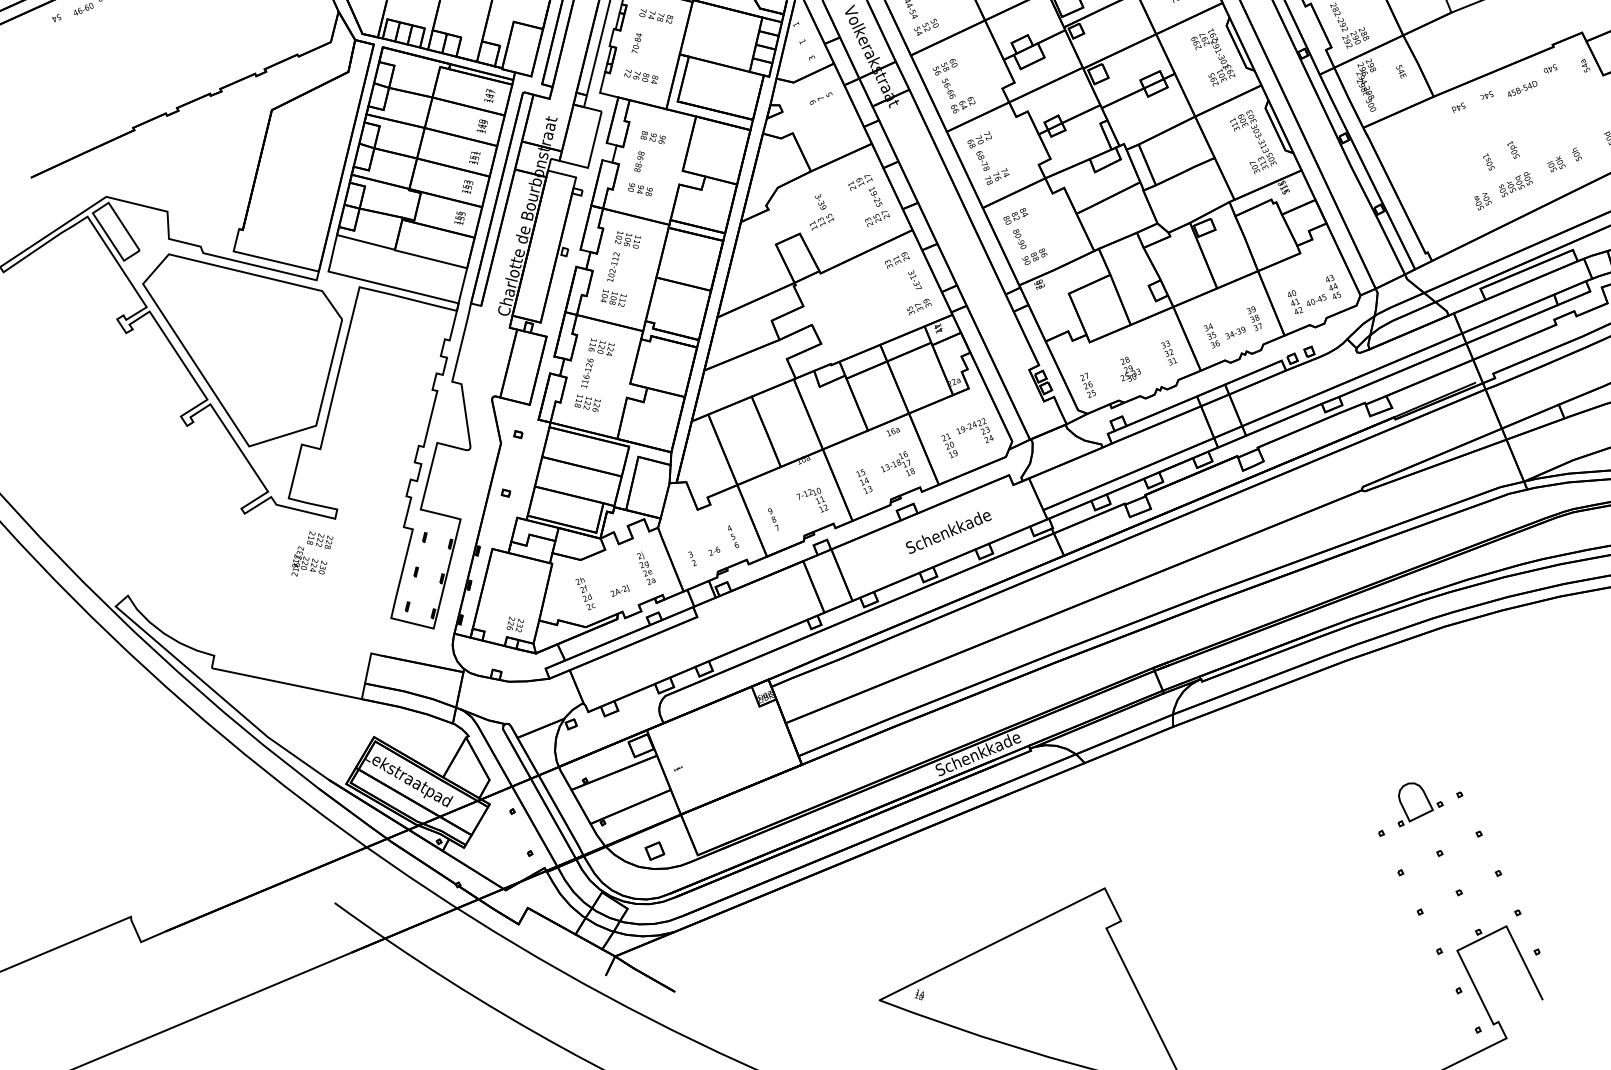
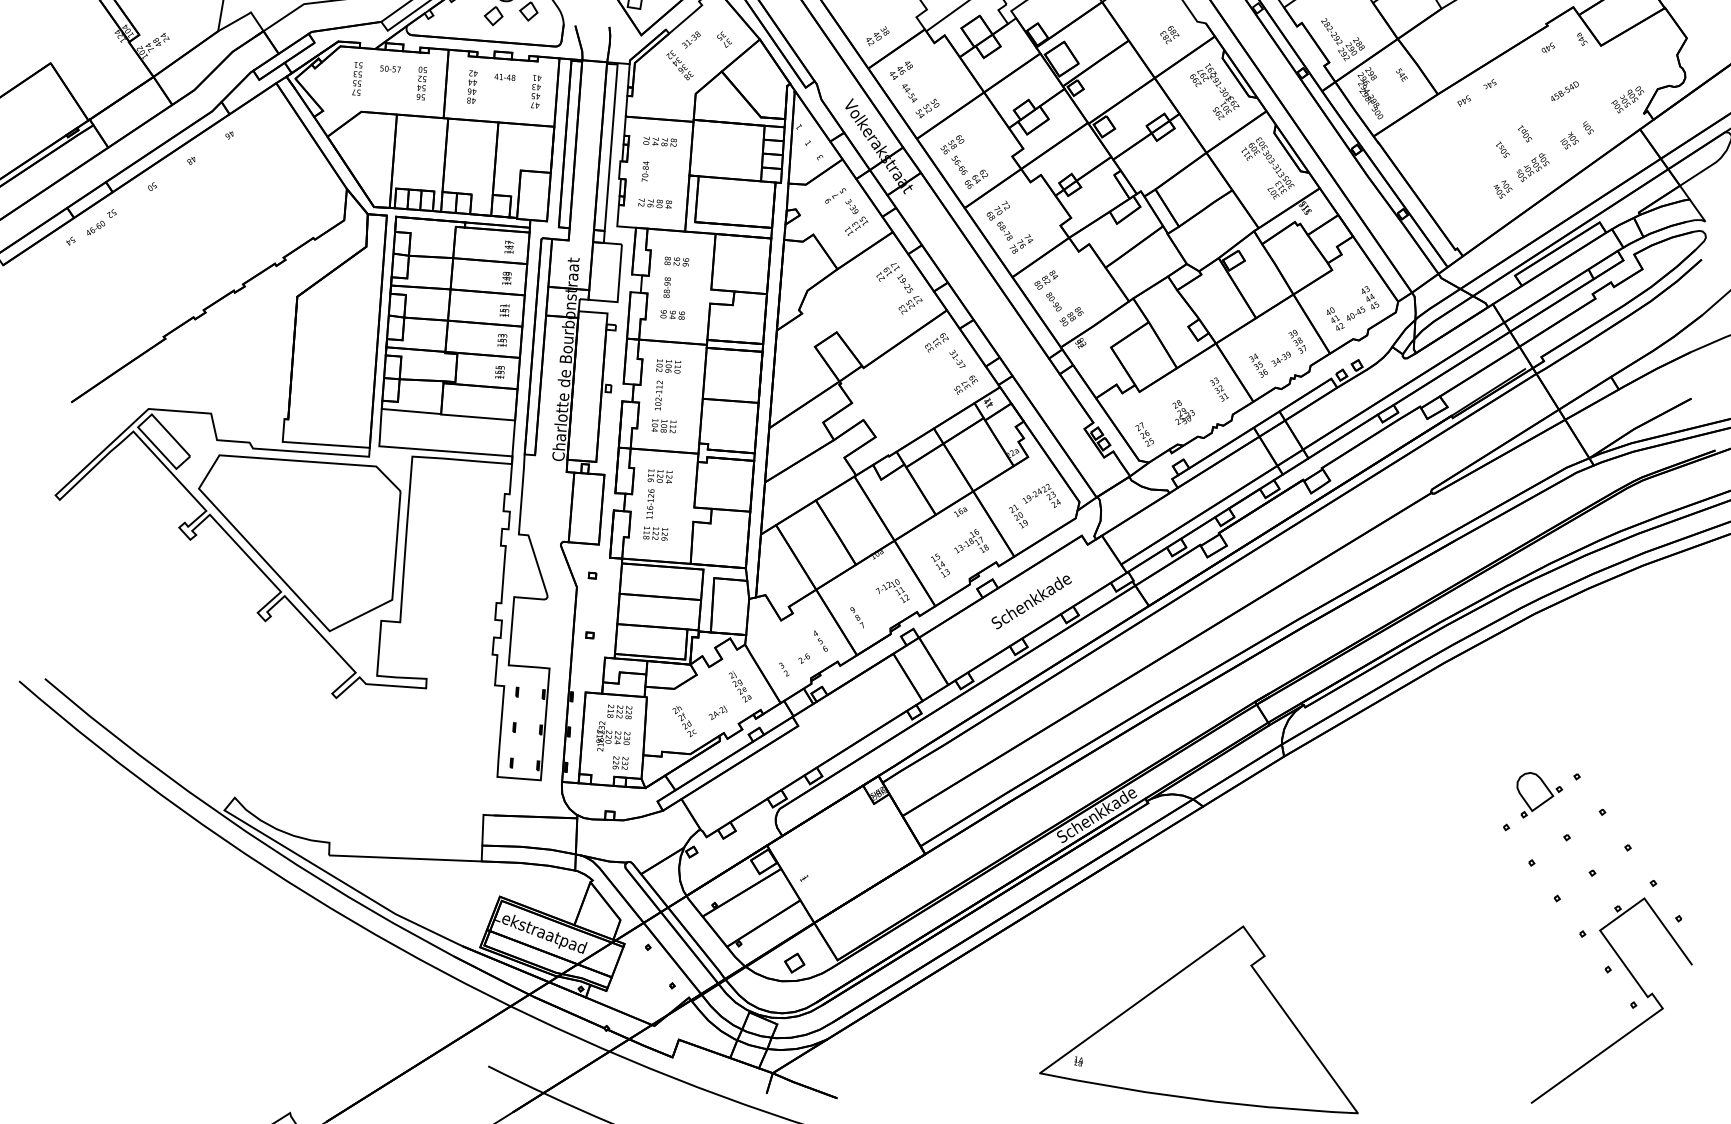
text: (1522, 88) -> (1564, 90), moved
text: (823, 213) -> (856, 217), moved
text: (312, 554) -> (614, 727), moved

